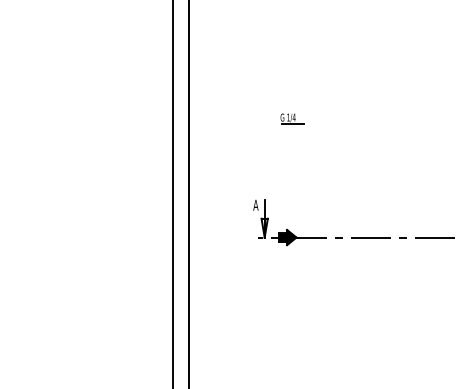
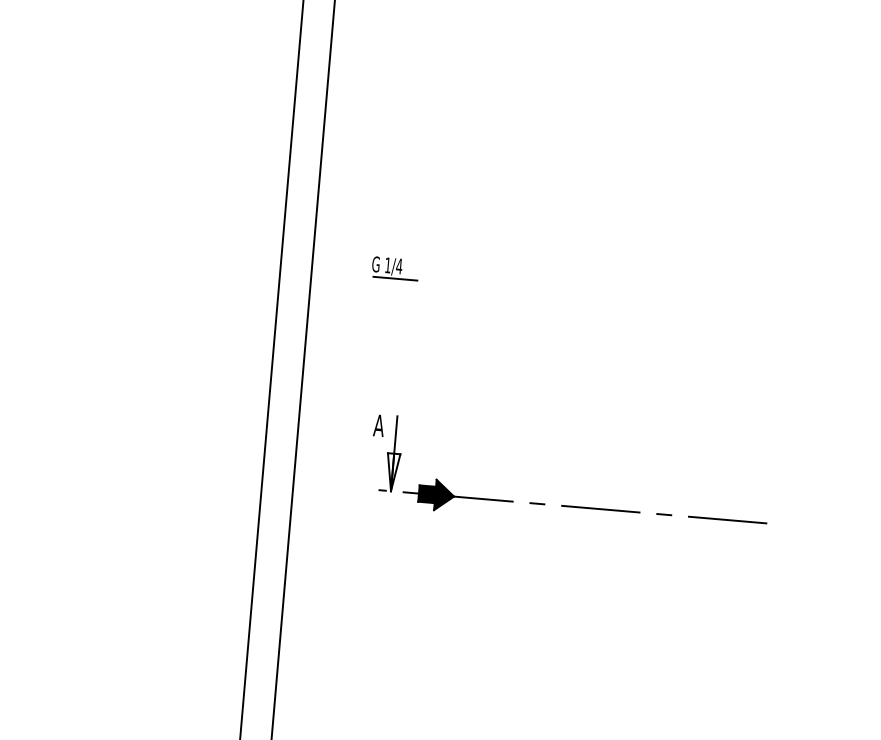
part: (292, 118) -> (395, 267), moved
part: (353, 237) -> (566, 506), moved

